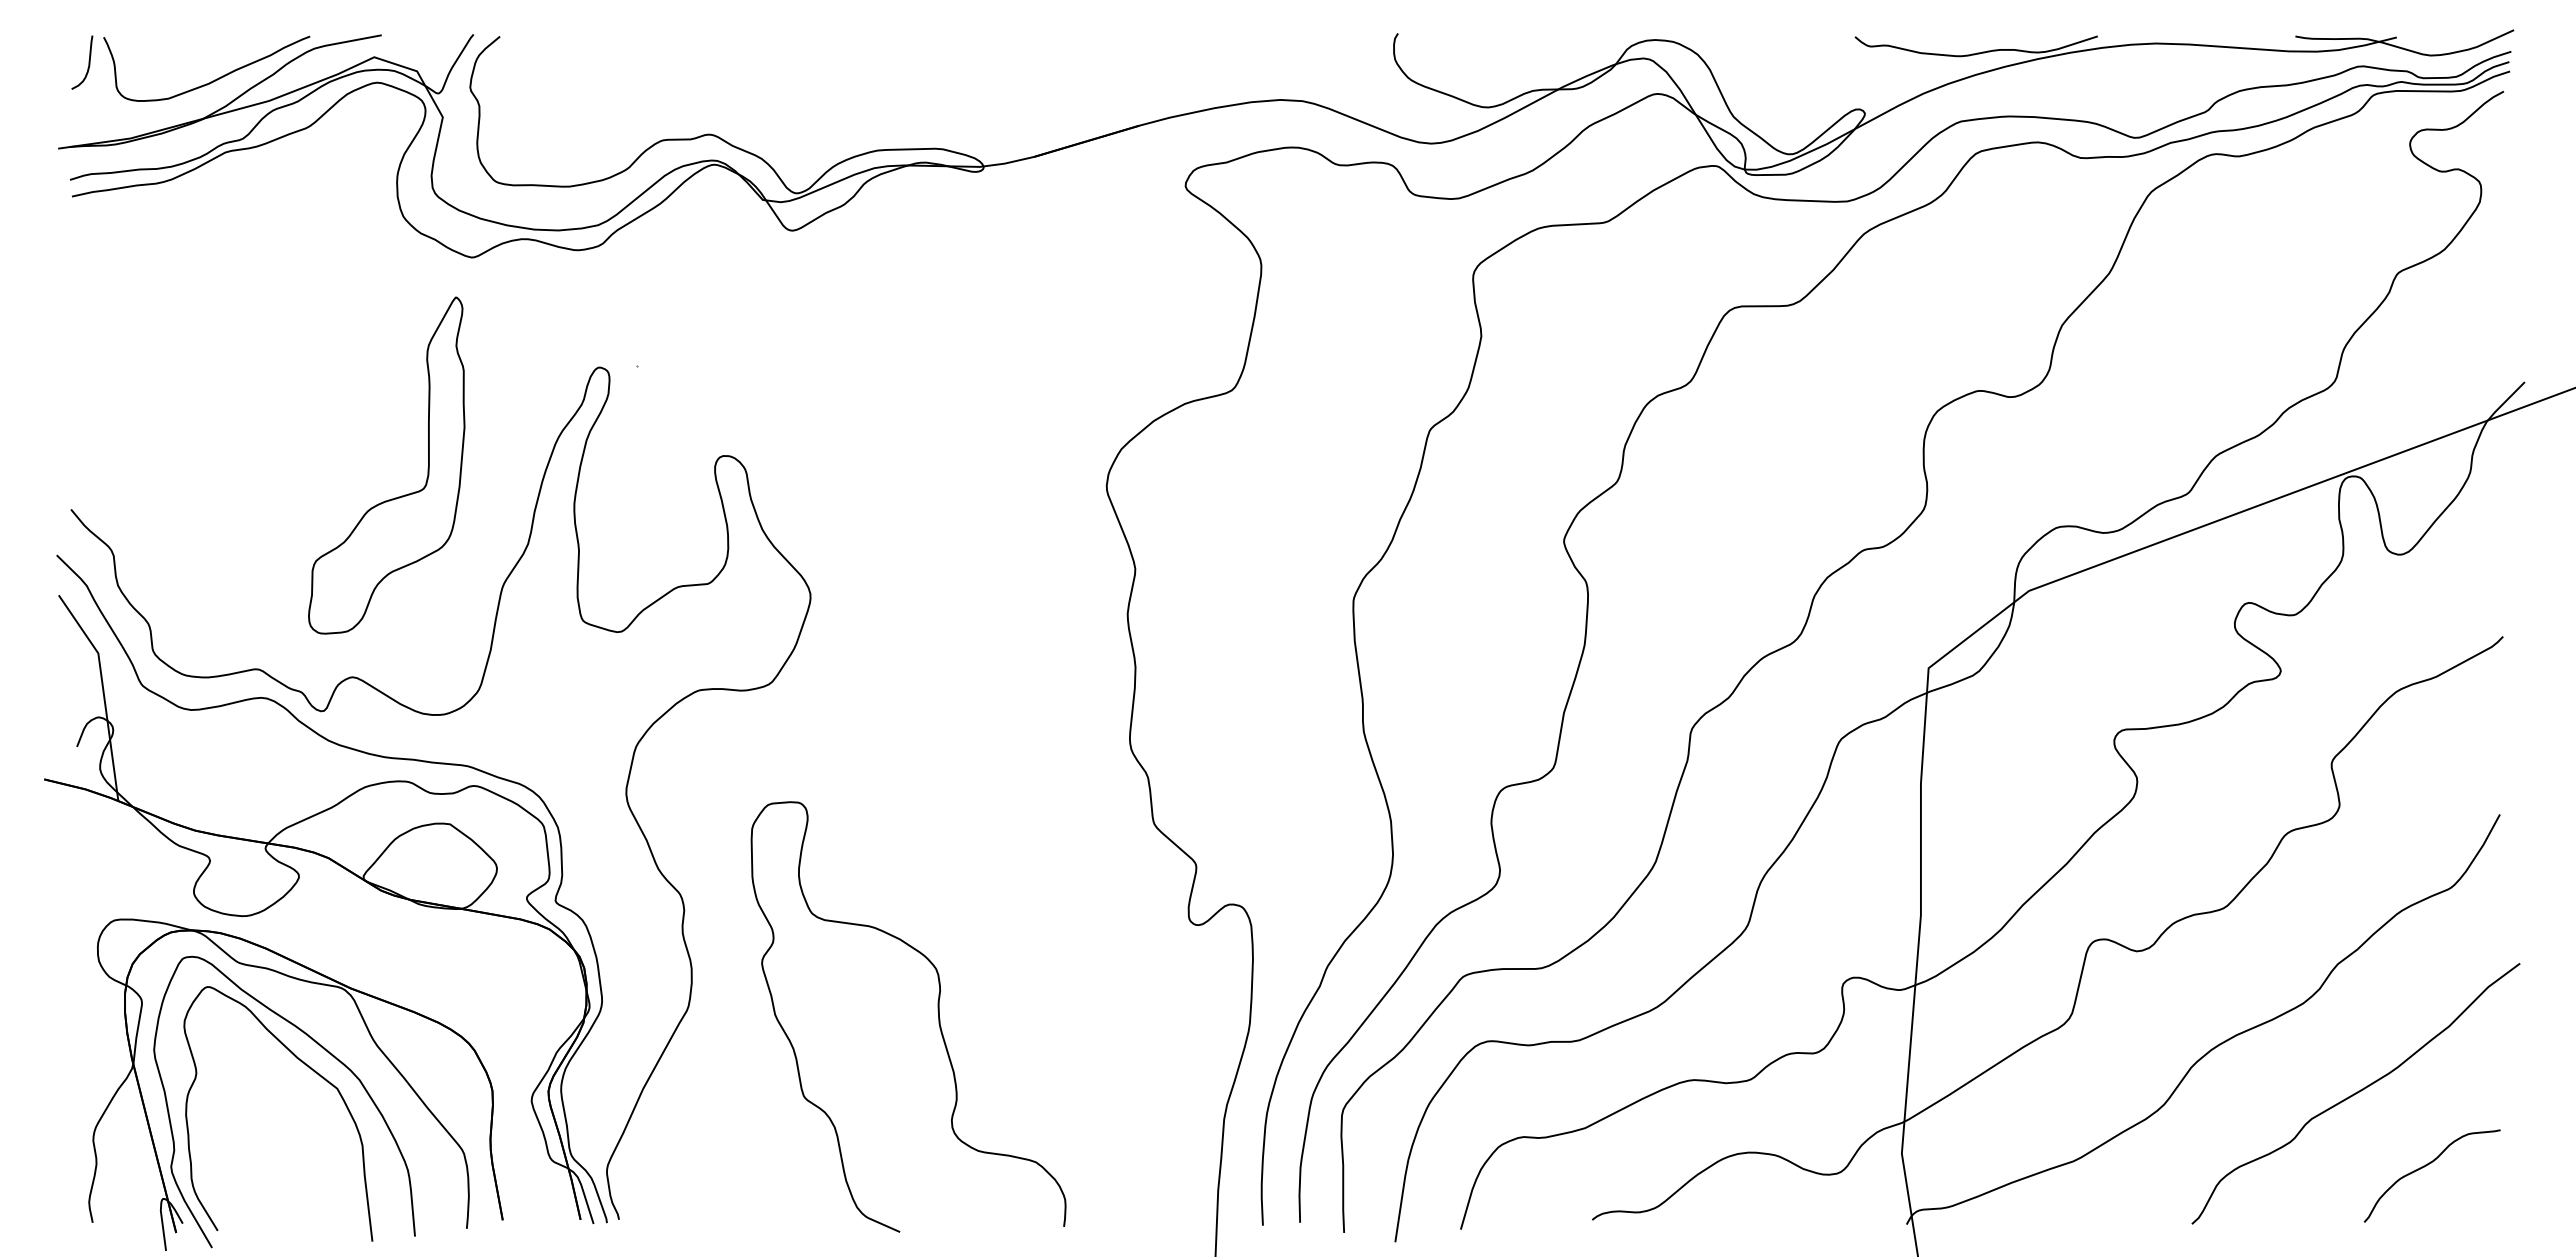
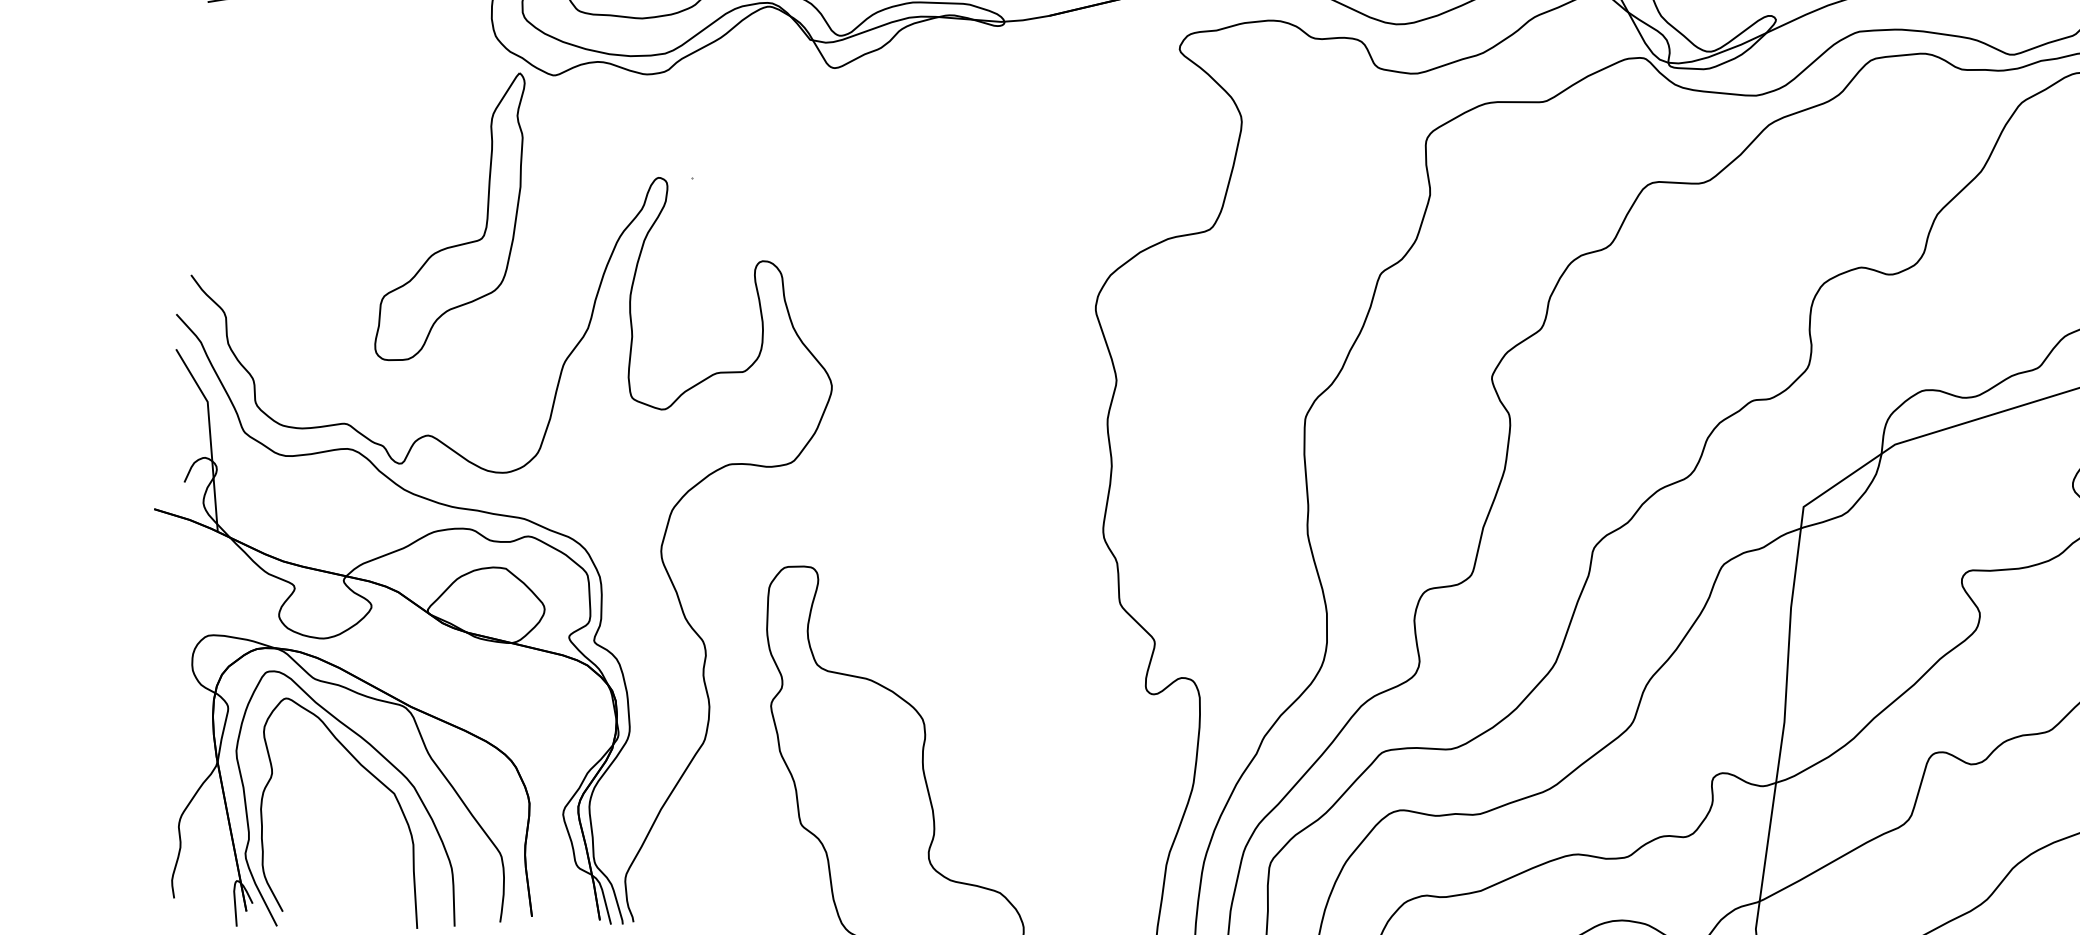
part: (398, 496) -> (459, 244), moved

